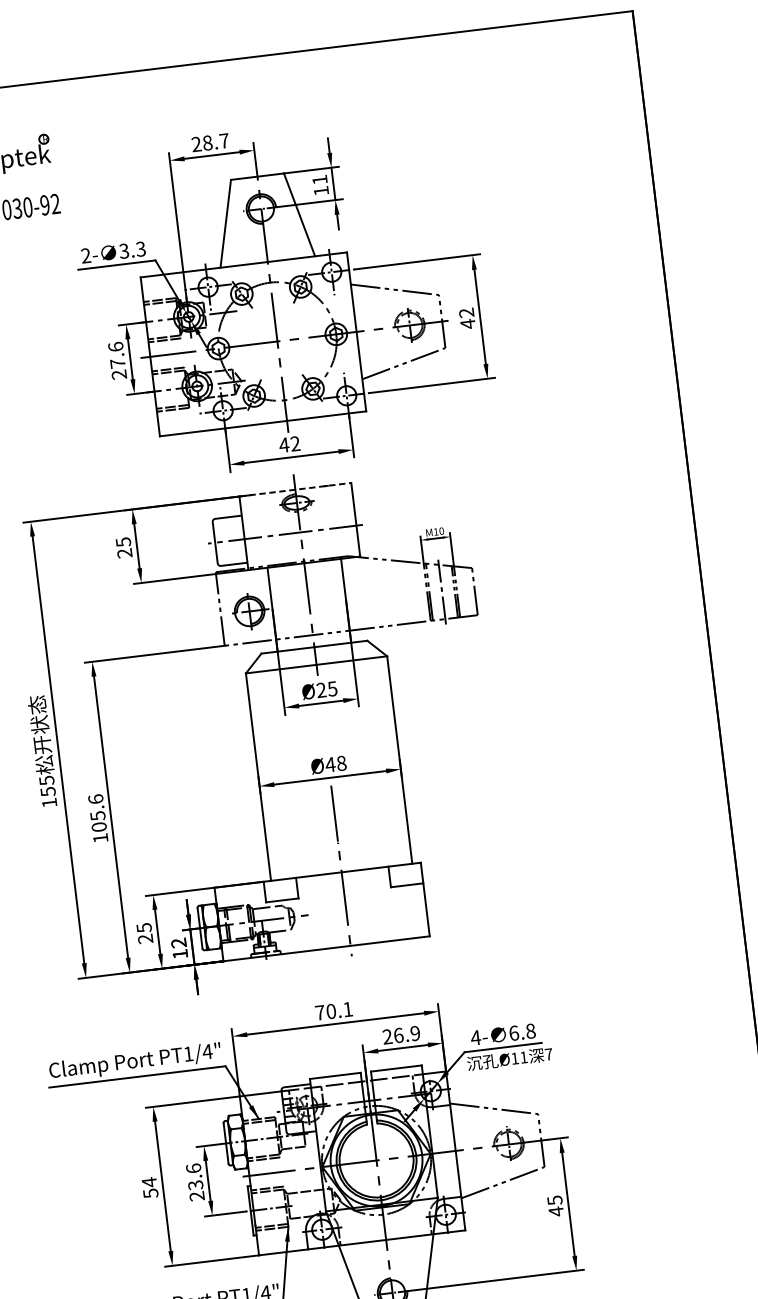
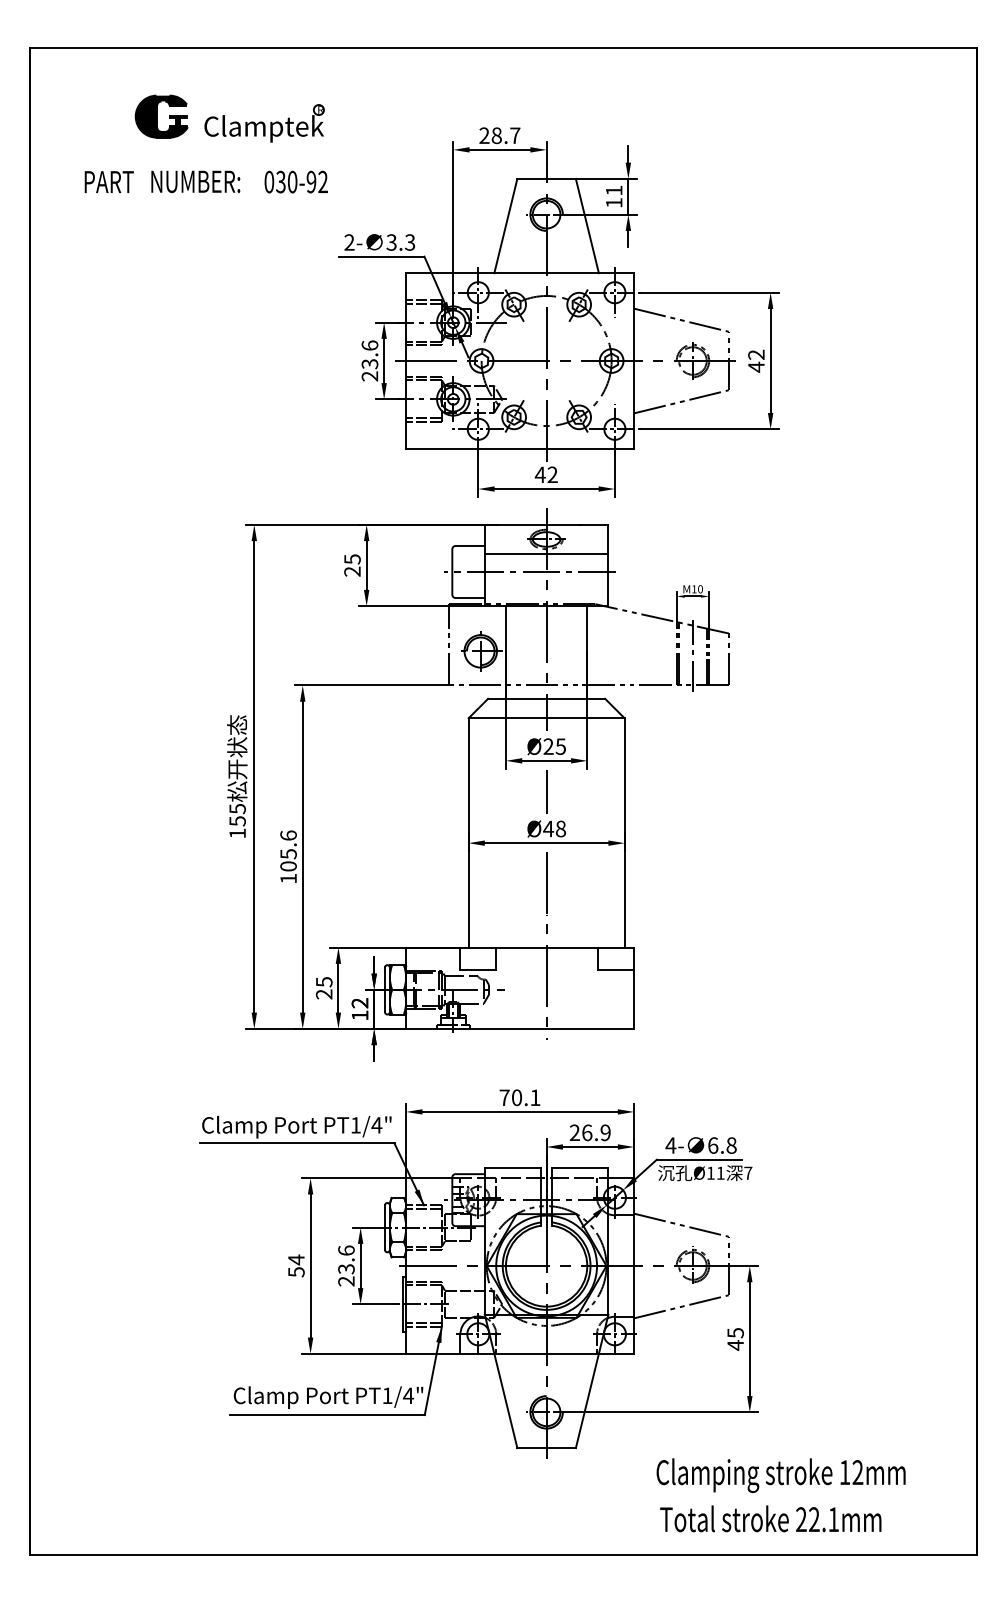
text: (117, 364) -> (369, 364), 27.6 -> 23.6
line: (295, 489) -> (546, 524), dashed -> solid
line: (298, 516) -> (546, 554), added
line: (324, 731) -> (546, 792), added

